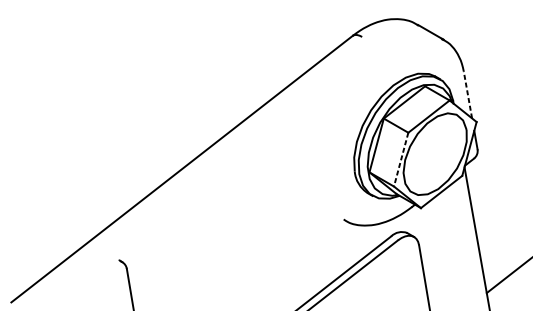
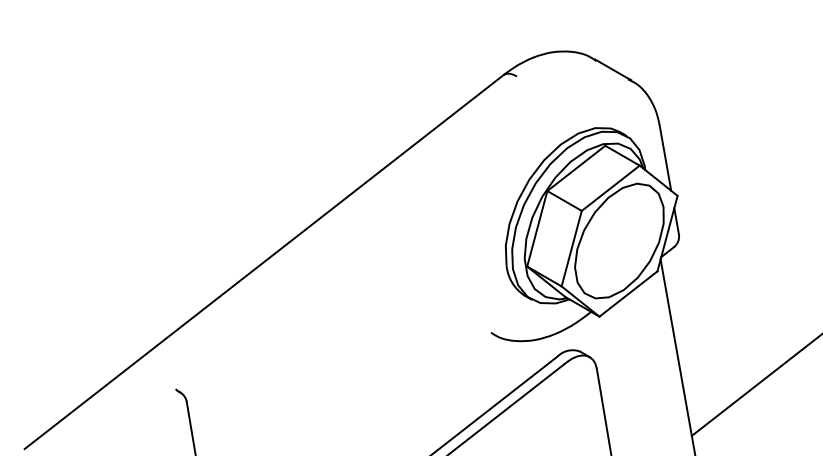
line: (468, 94) -> (665, 157), dashed -> solid
line: (401, 160) -> (571, 249), dashed -> solid

